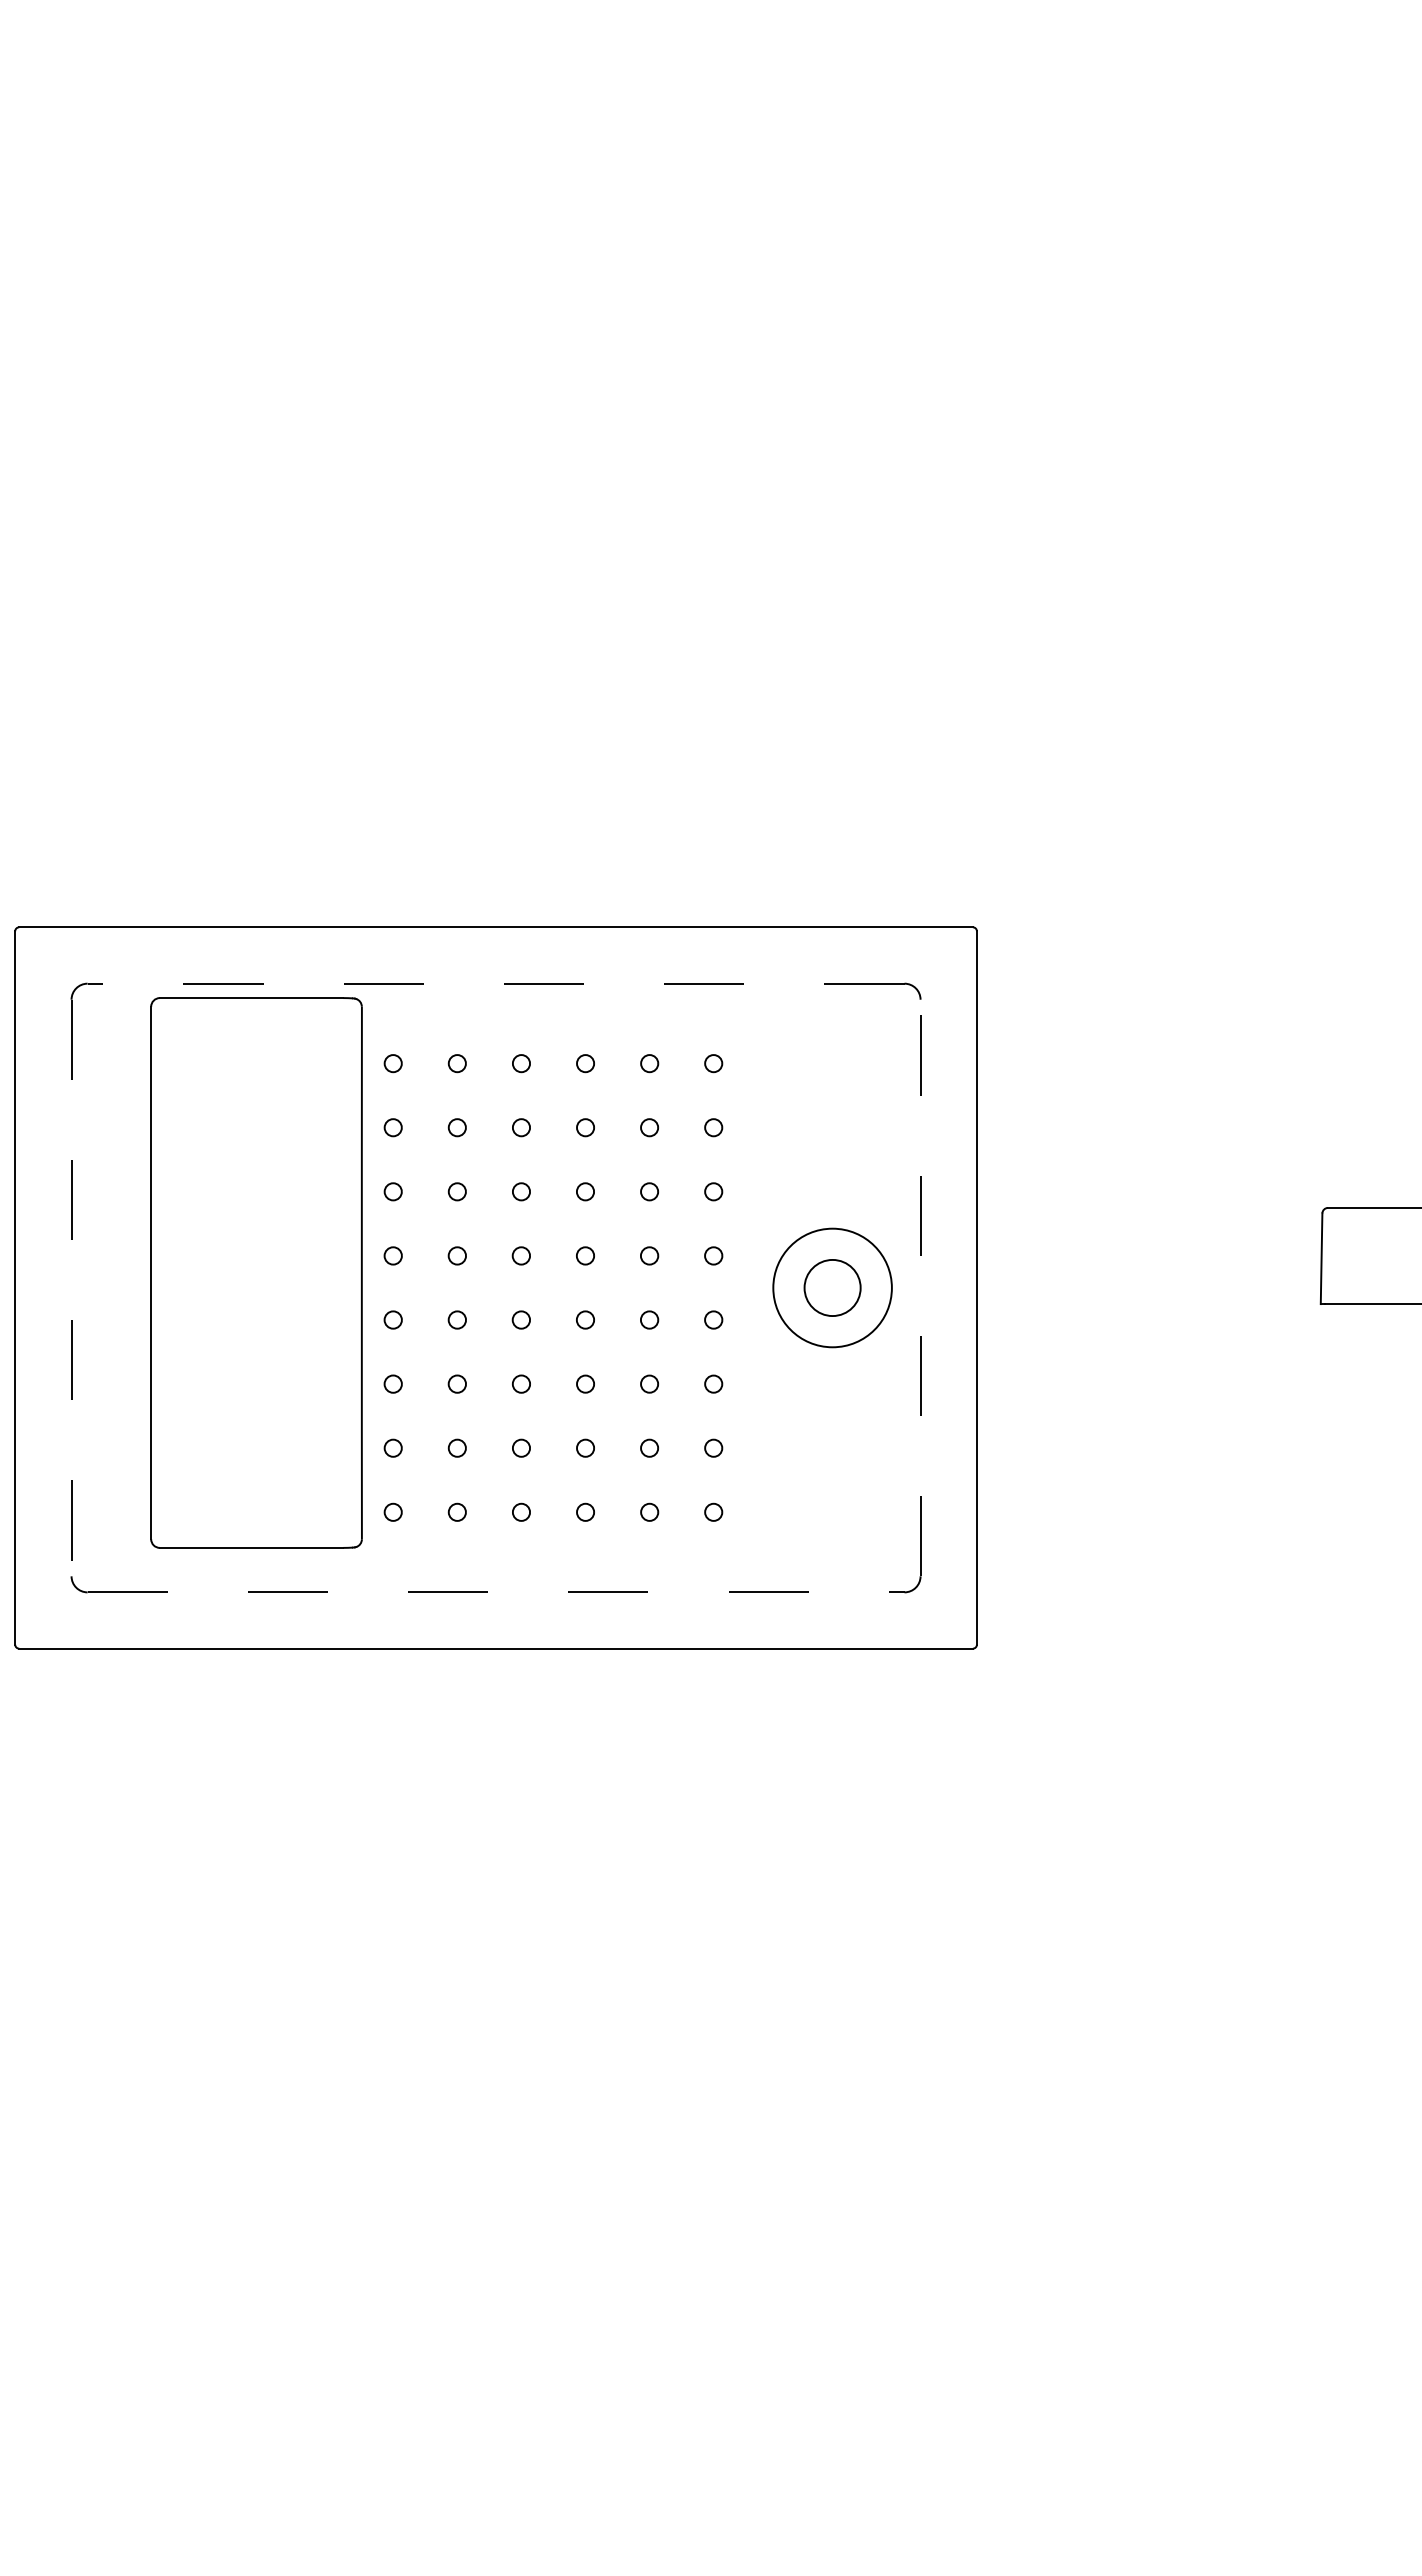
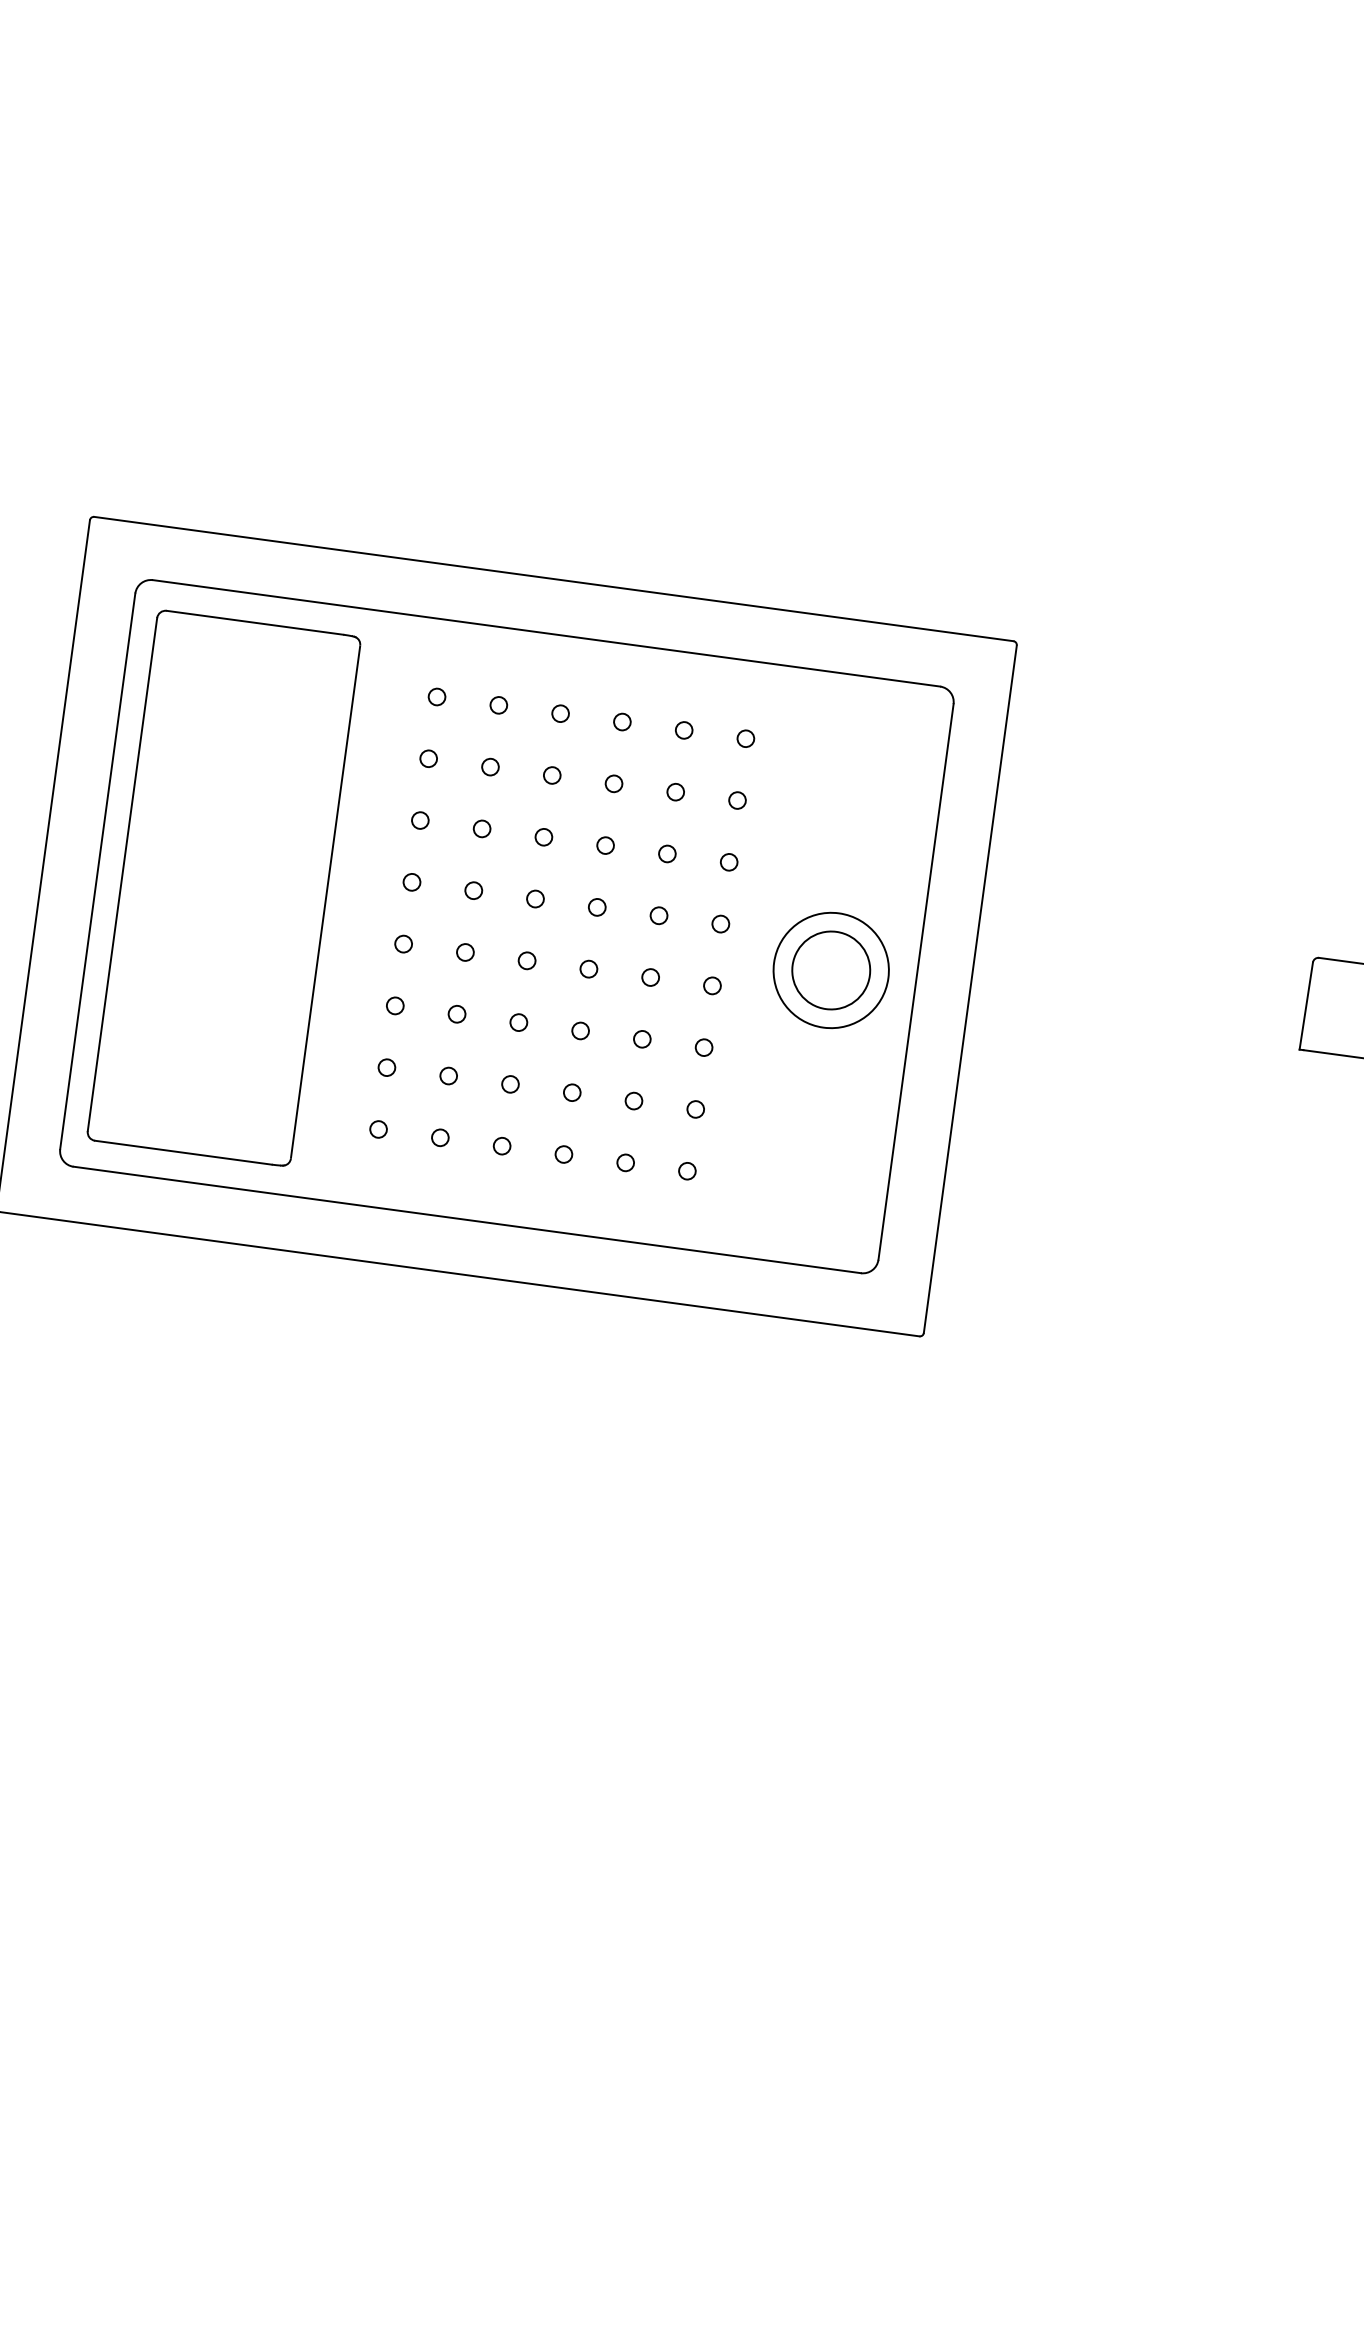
line: (496, 983) -> (547, 633), dashed -> solid
part: (256, 1272) -> (224, 887), moved
circle: (832, 1287) -> (831, 970), size x1.43
line: (920, 1287) -> (916, 981), dashed -> solid
line: (71, 1288) -> (97, 871), dashed -> solid
line: (496, 1592) -> (467, 1220), dashed -> solid

